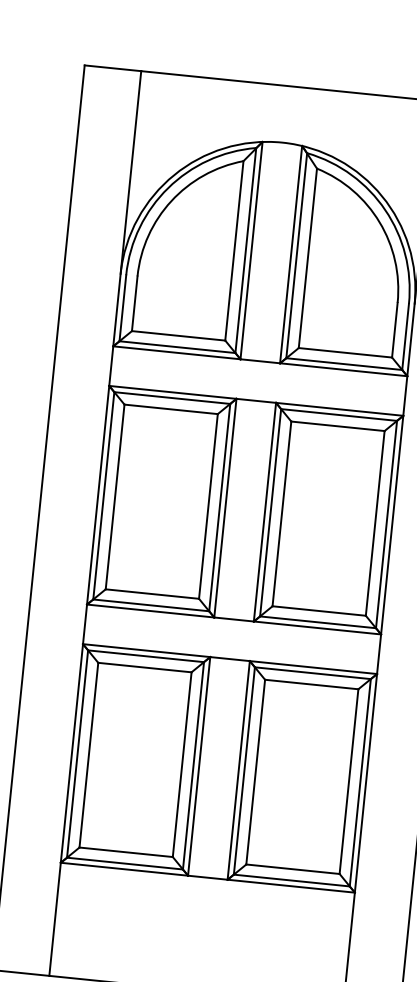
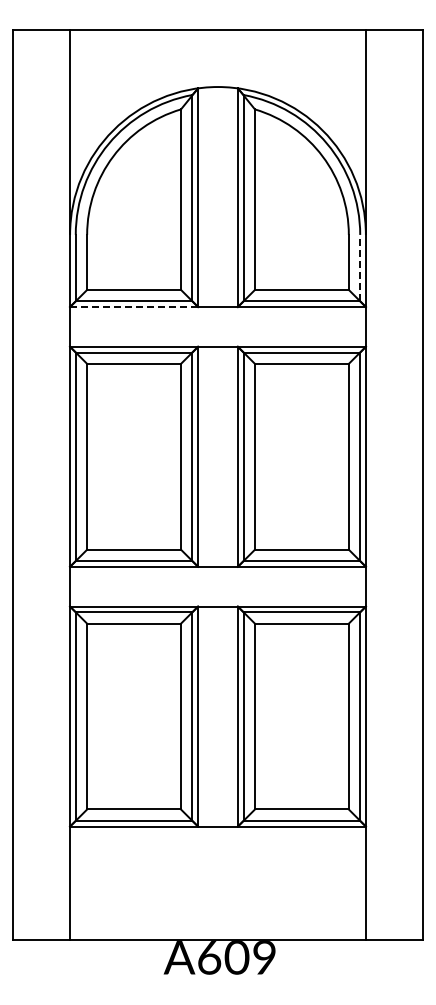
line: (405, 336) -> (360, 267), solid -> dashed
line: (177, 353) -> (134, 307), solid -> dashed

